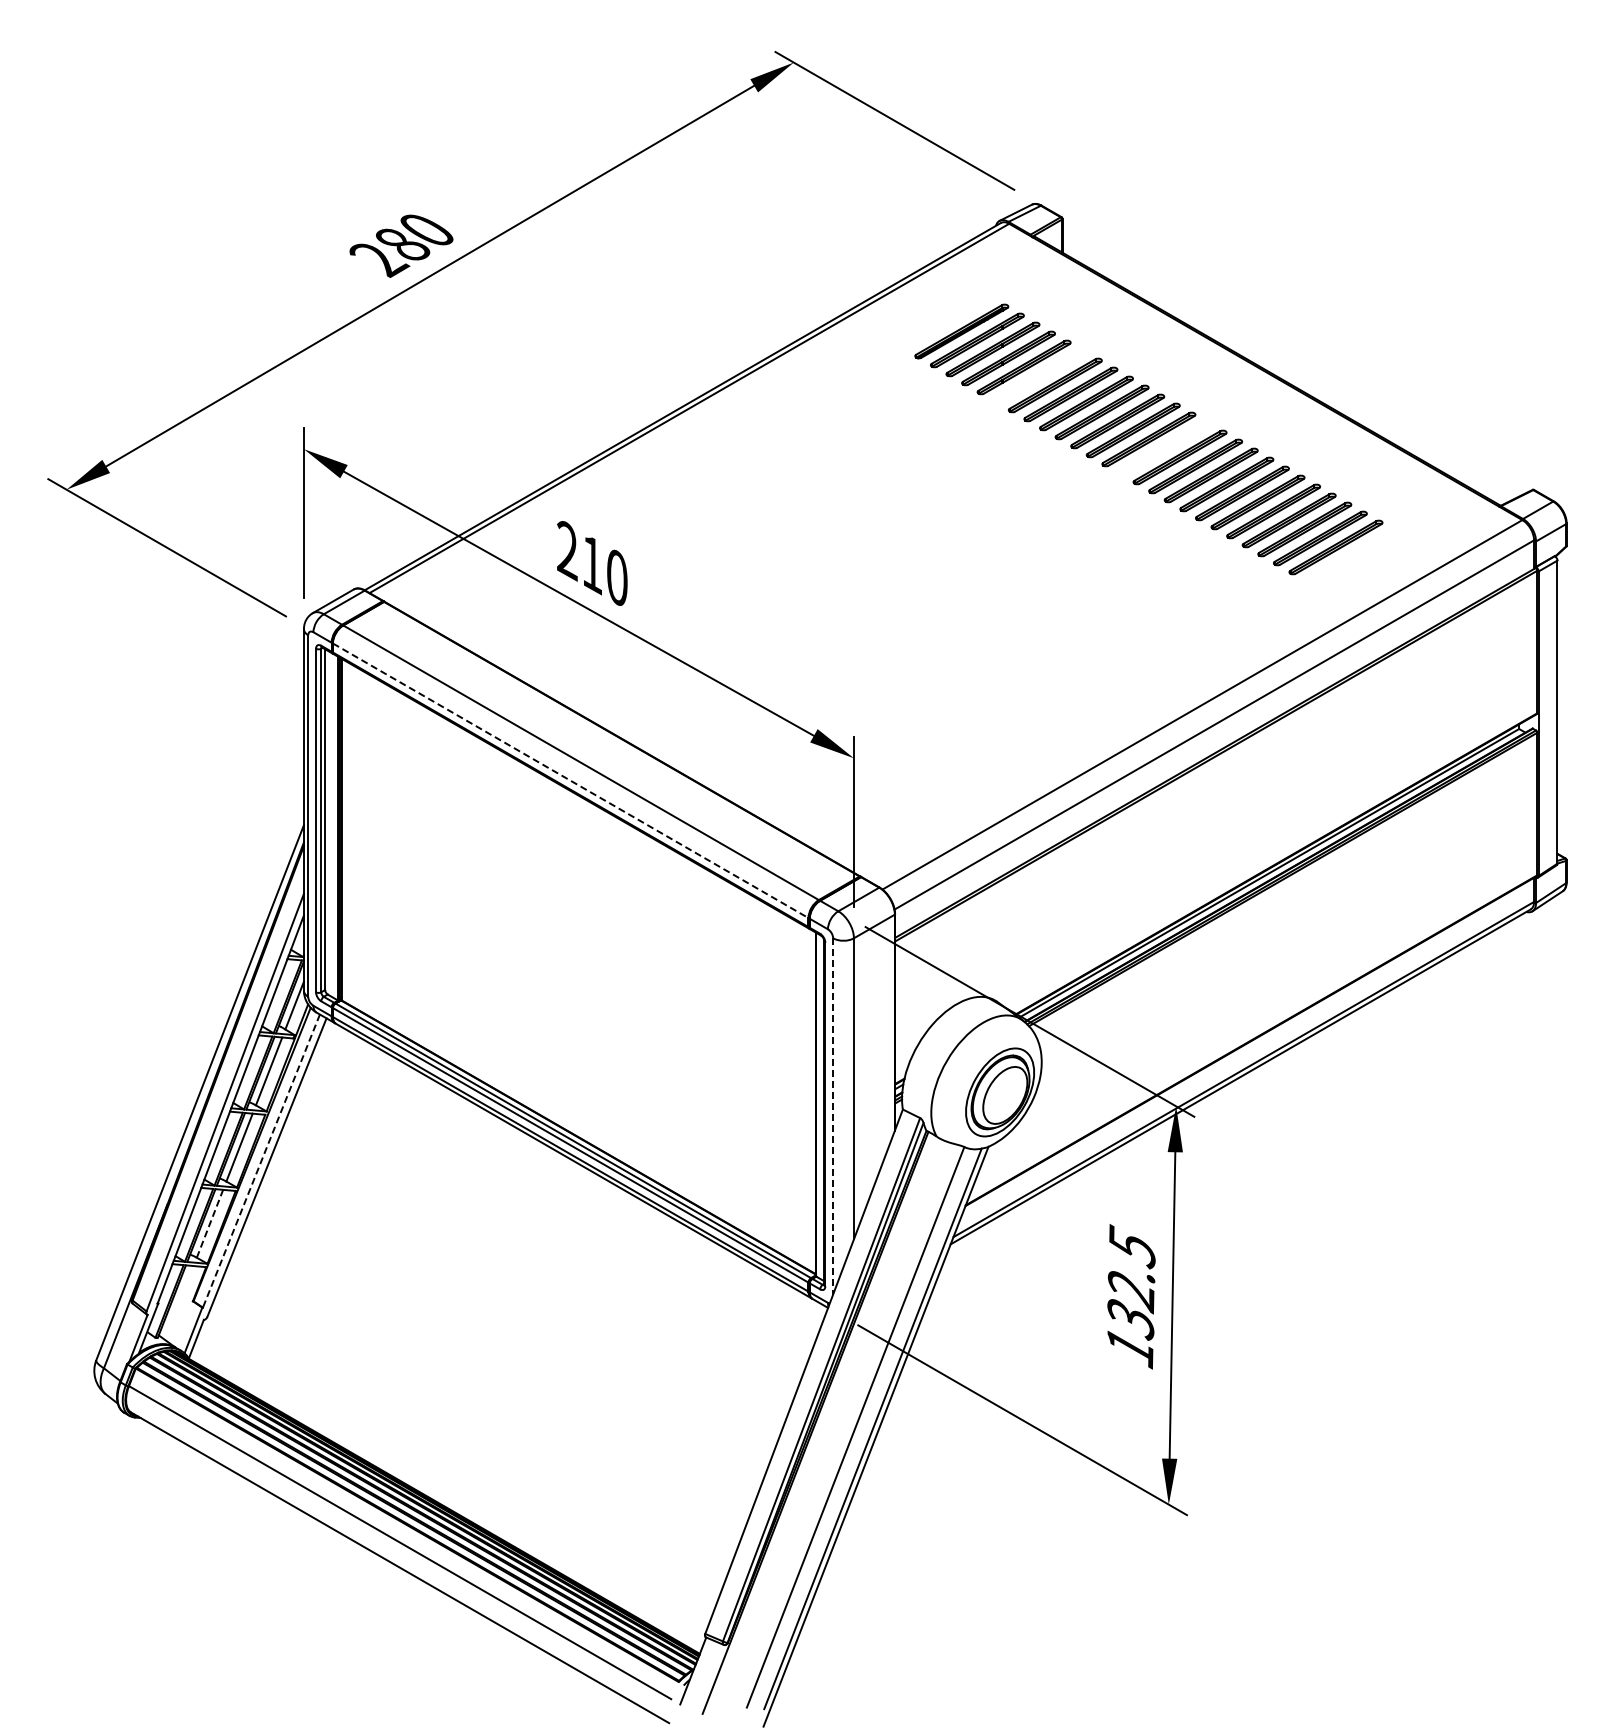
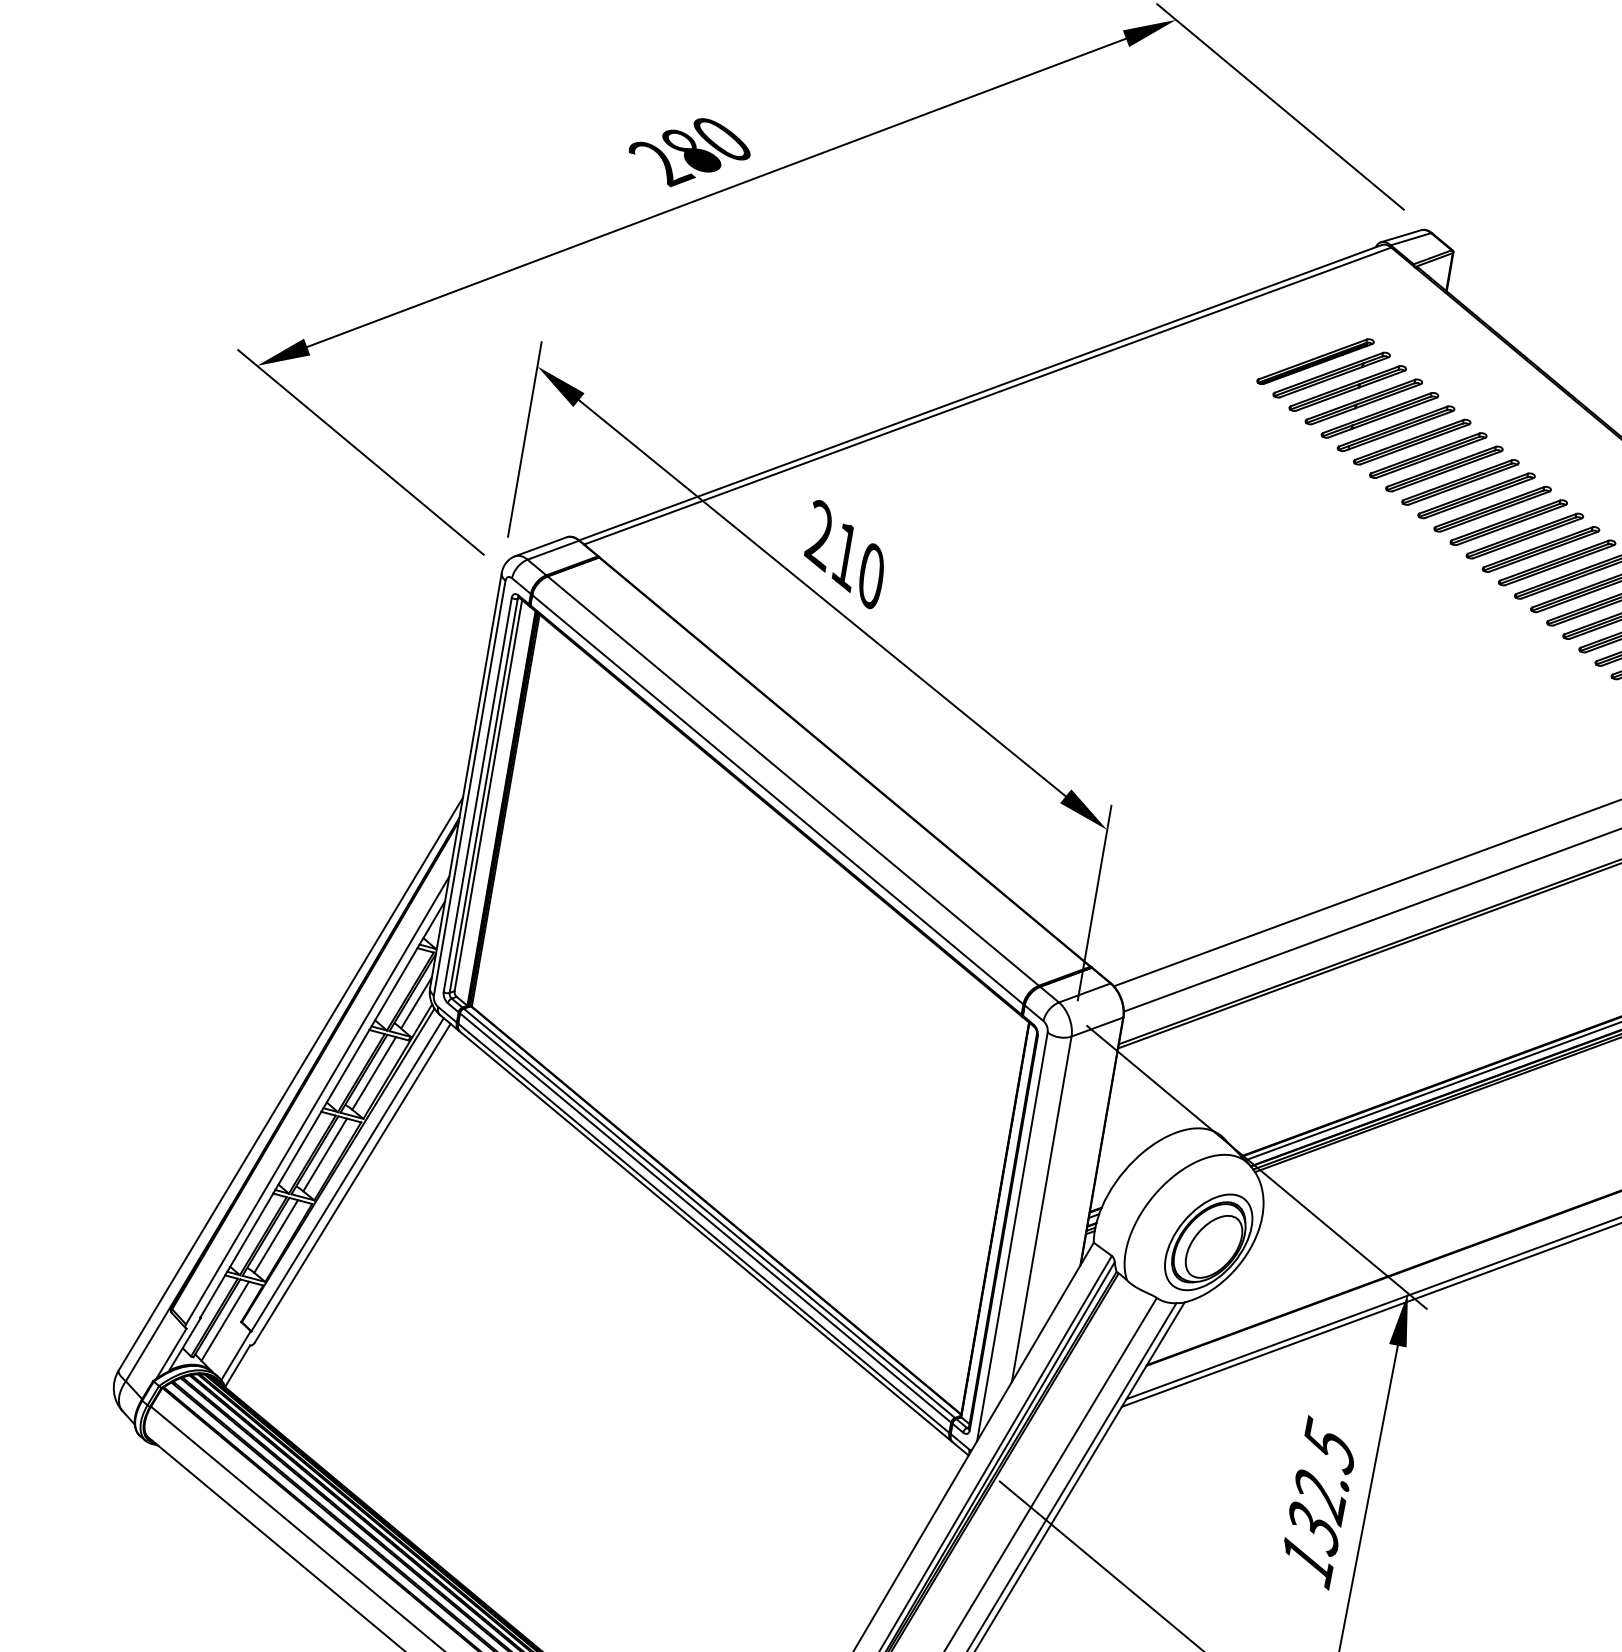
part: (1039, 376) -> (1395, 428), added
part: (1164, 448) -> (1524, 536), added
line: (570, 780) -> (777, 799), dashed -> solid
line: (833, 1116) -> (1012, 1236), dashed -> solid
line: (261, 1161) -> (347, 1175), dashed -> solid
line: (210, 1223) -> (276, 1236), dashed -> solid
line: (178, 1302) -> (224, 1320), added

